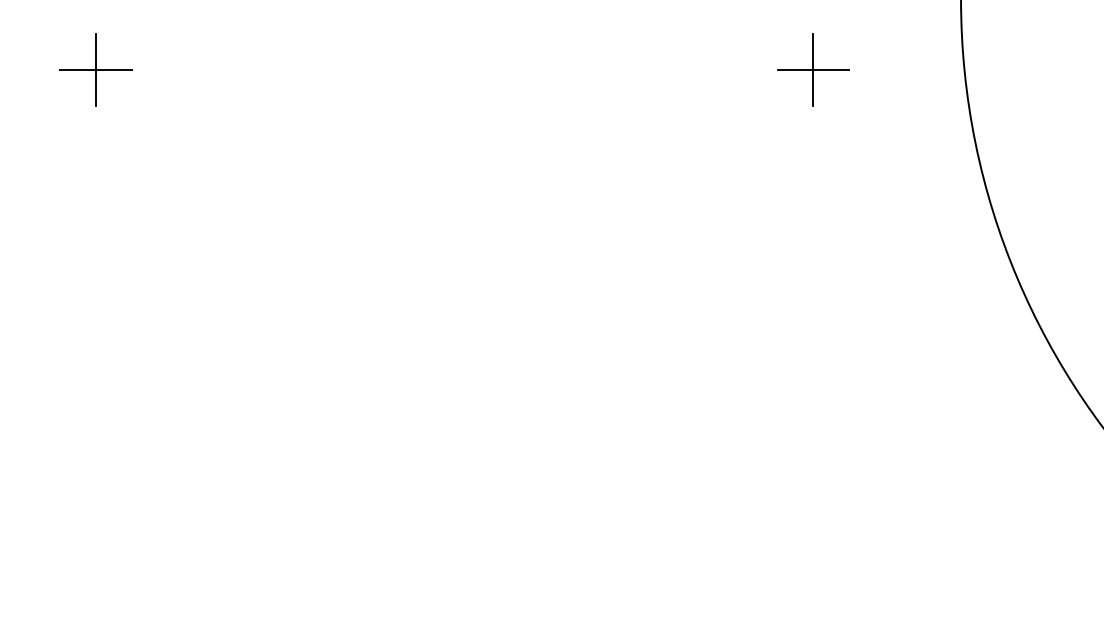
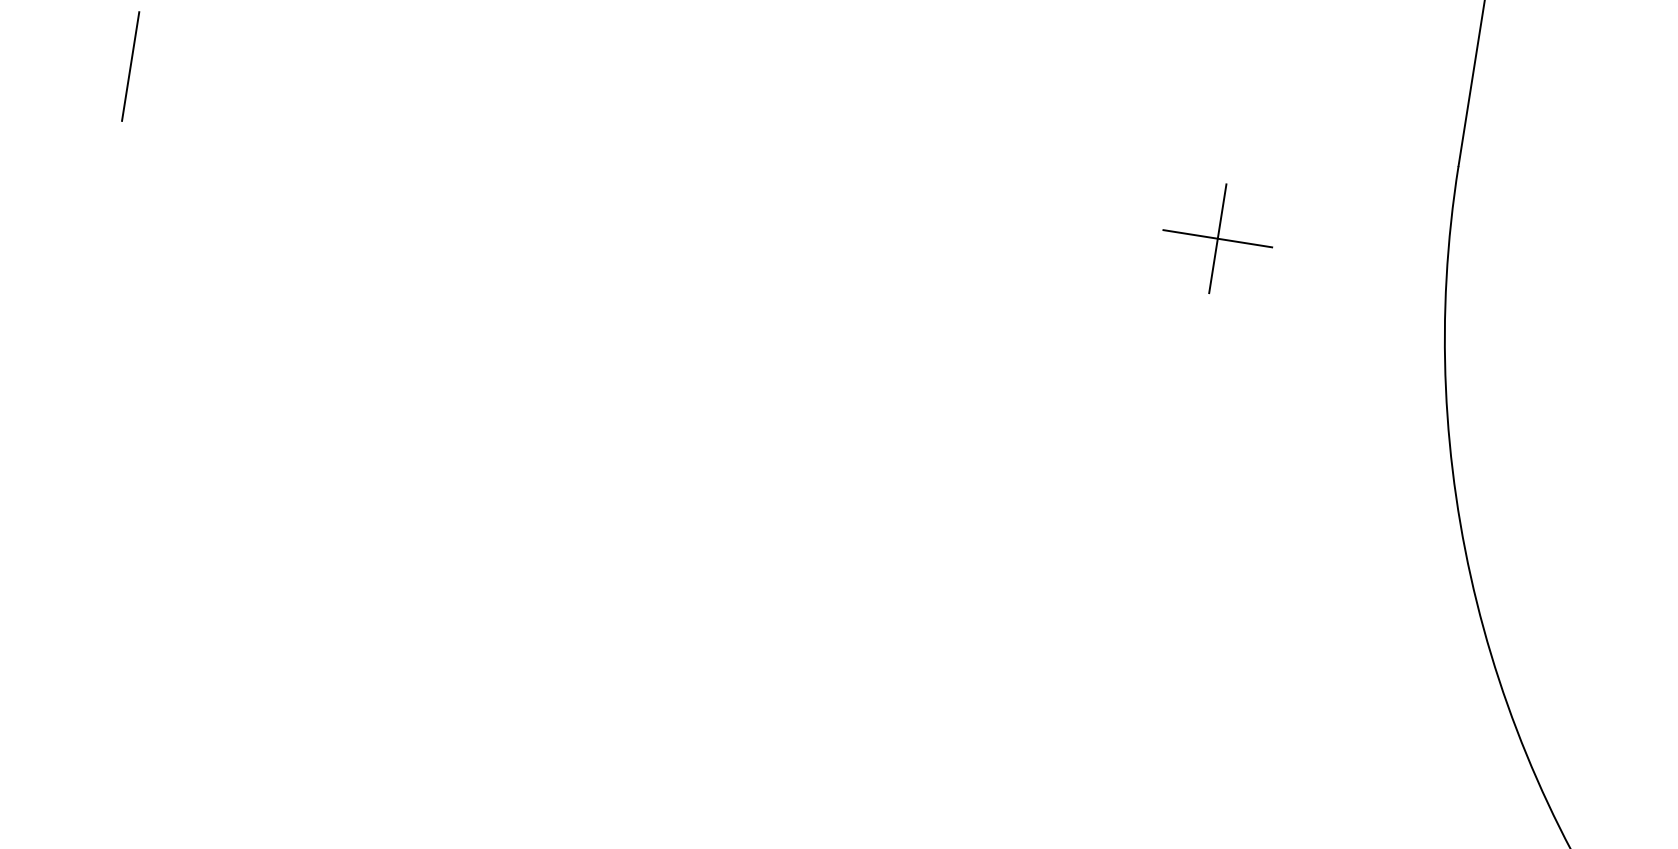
line: (95, 70) -> (130, 66), removed

